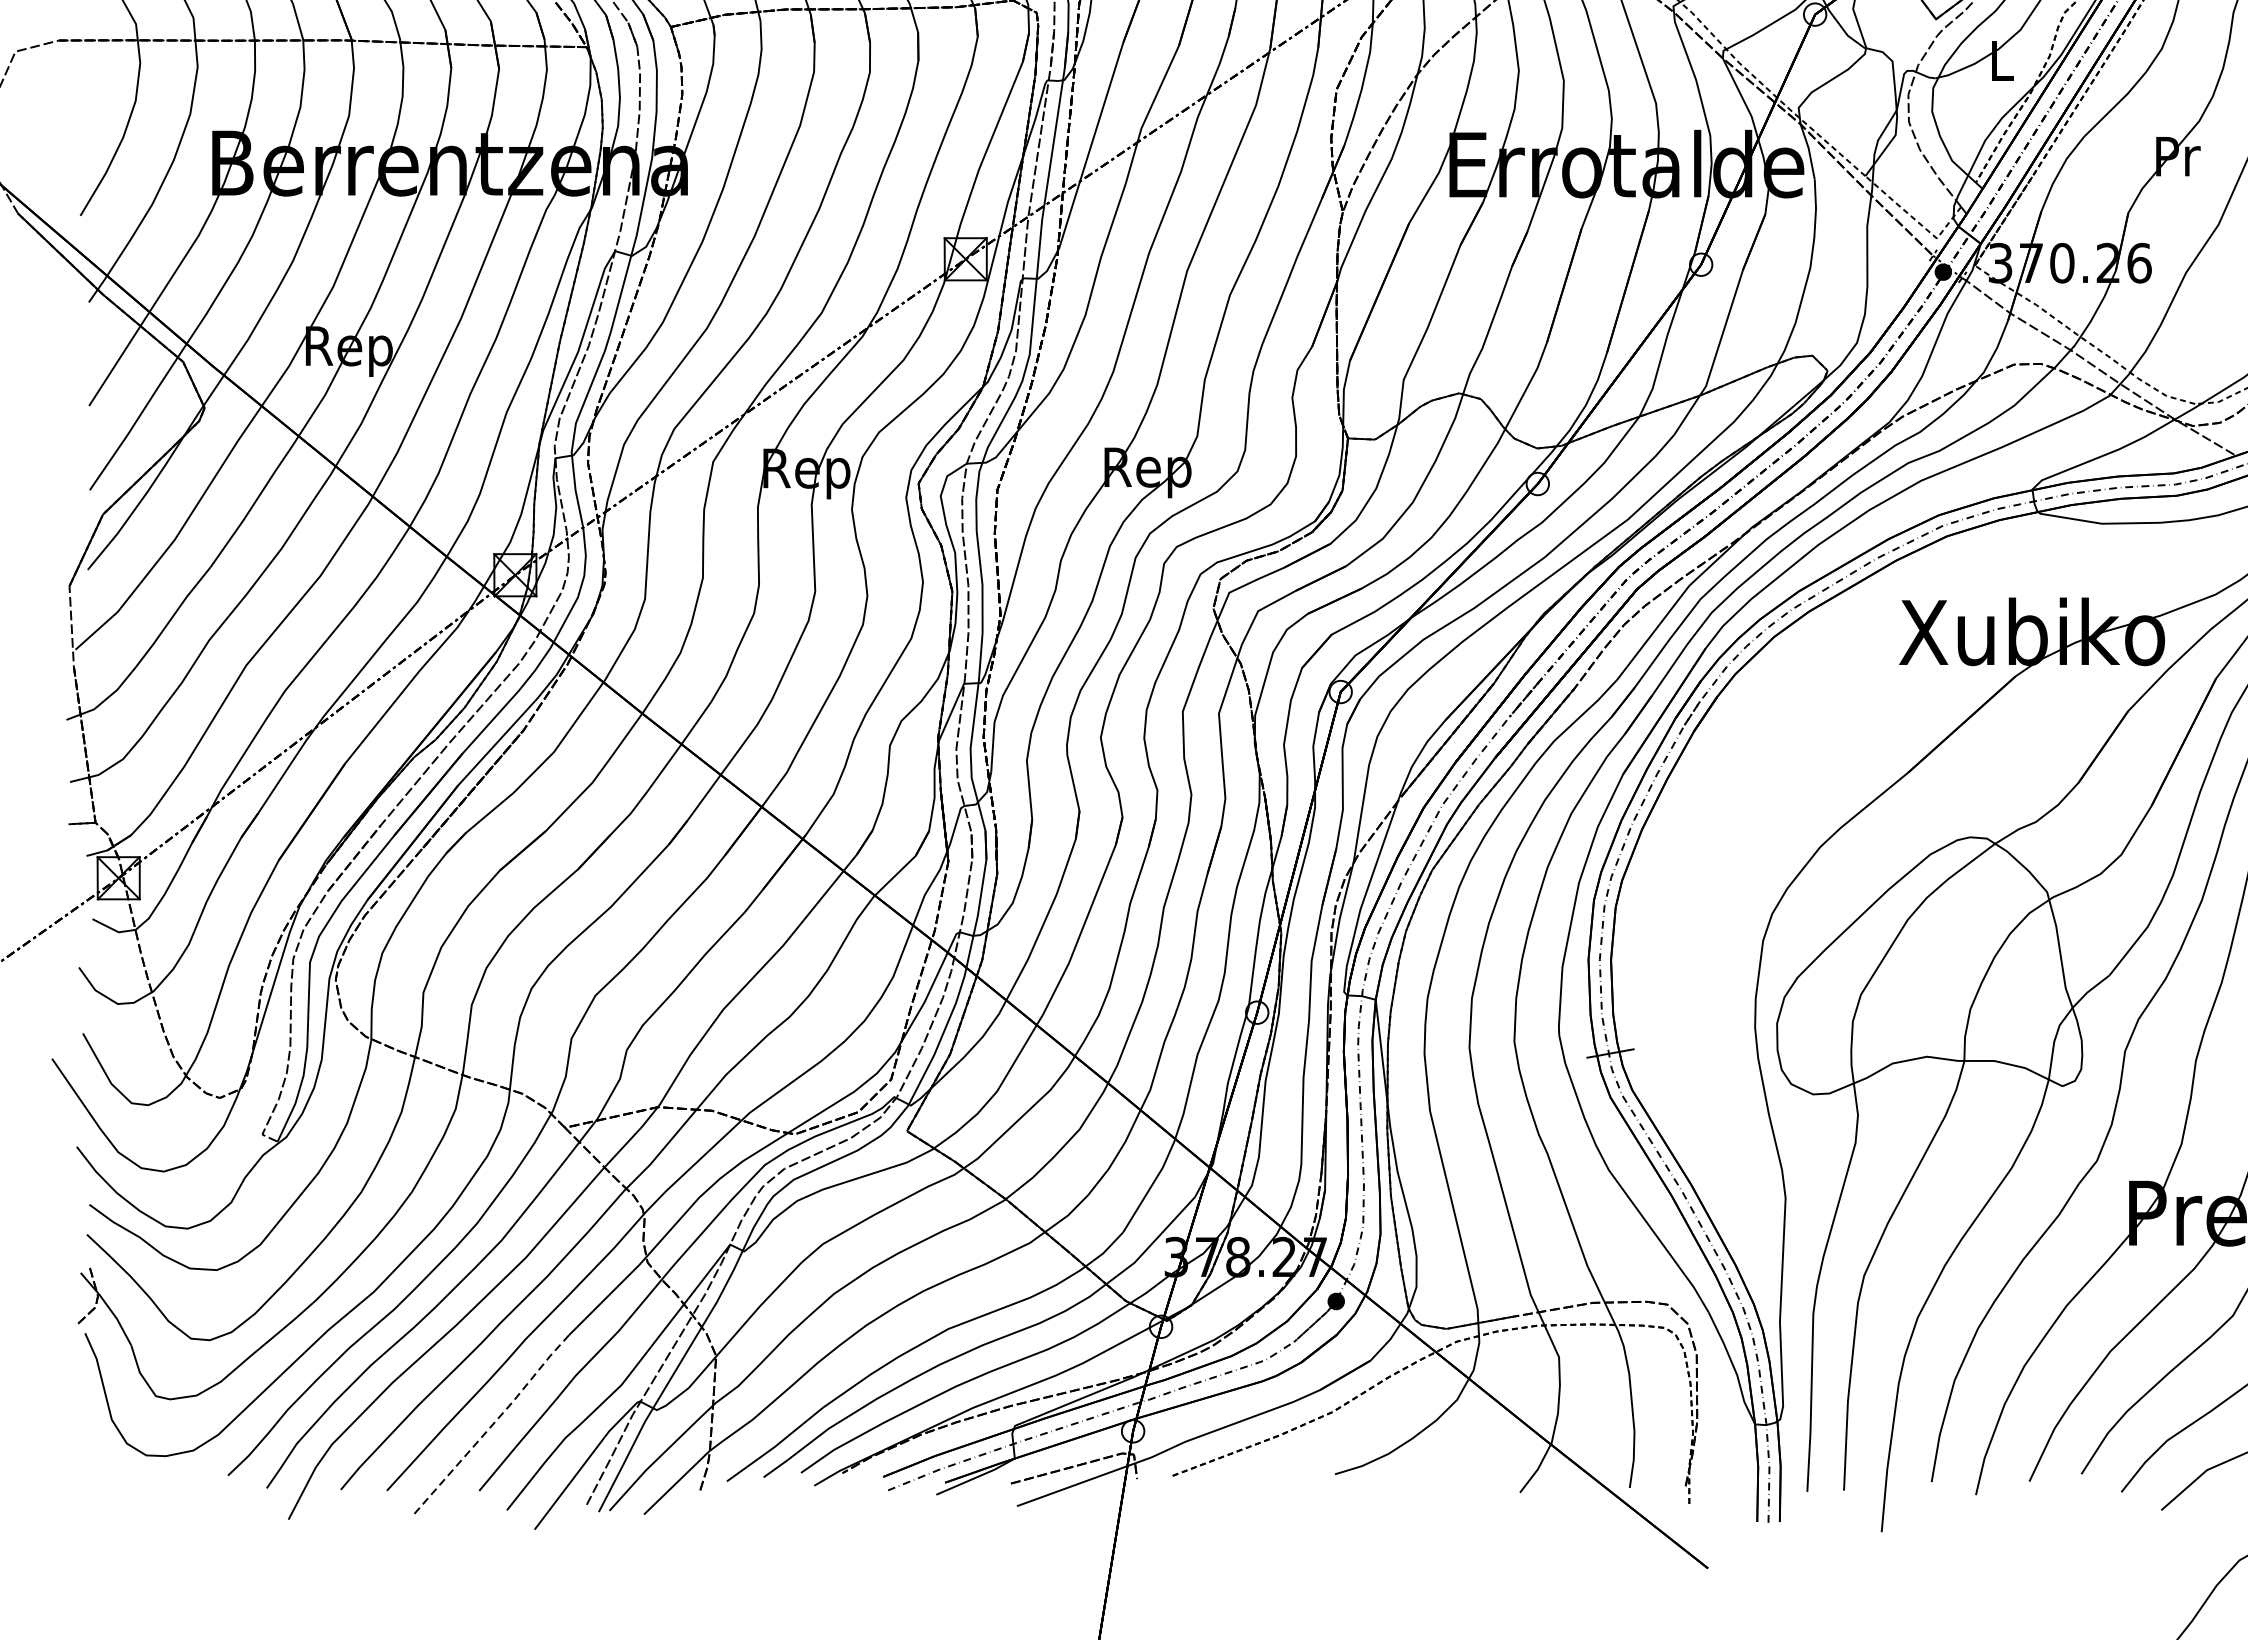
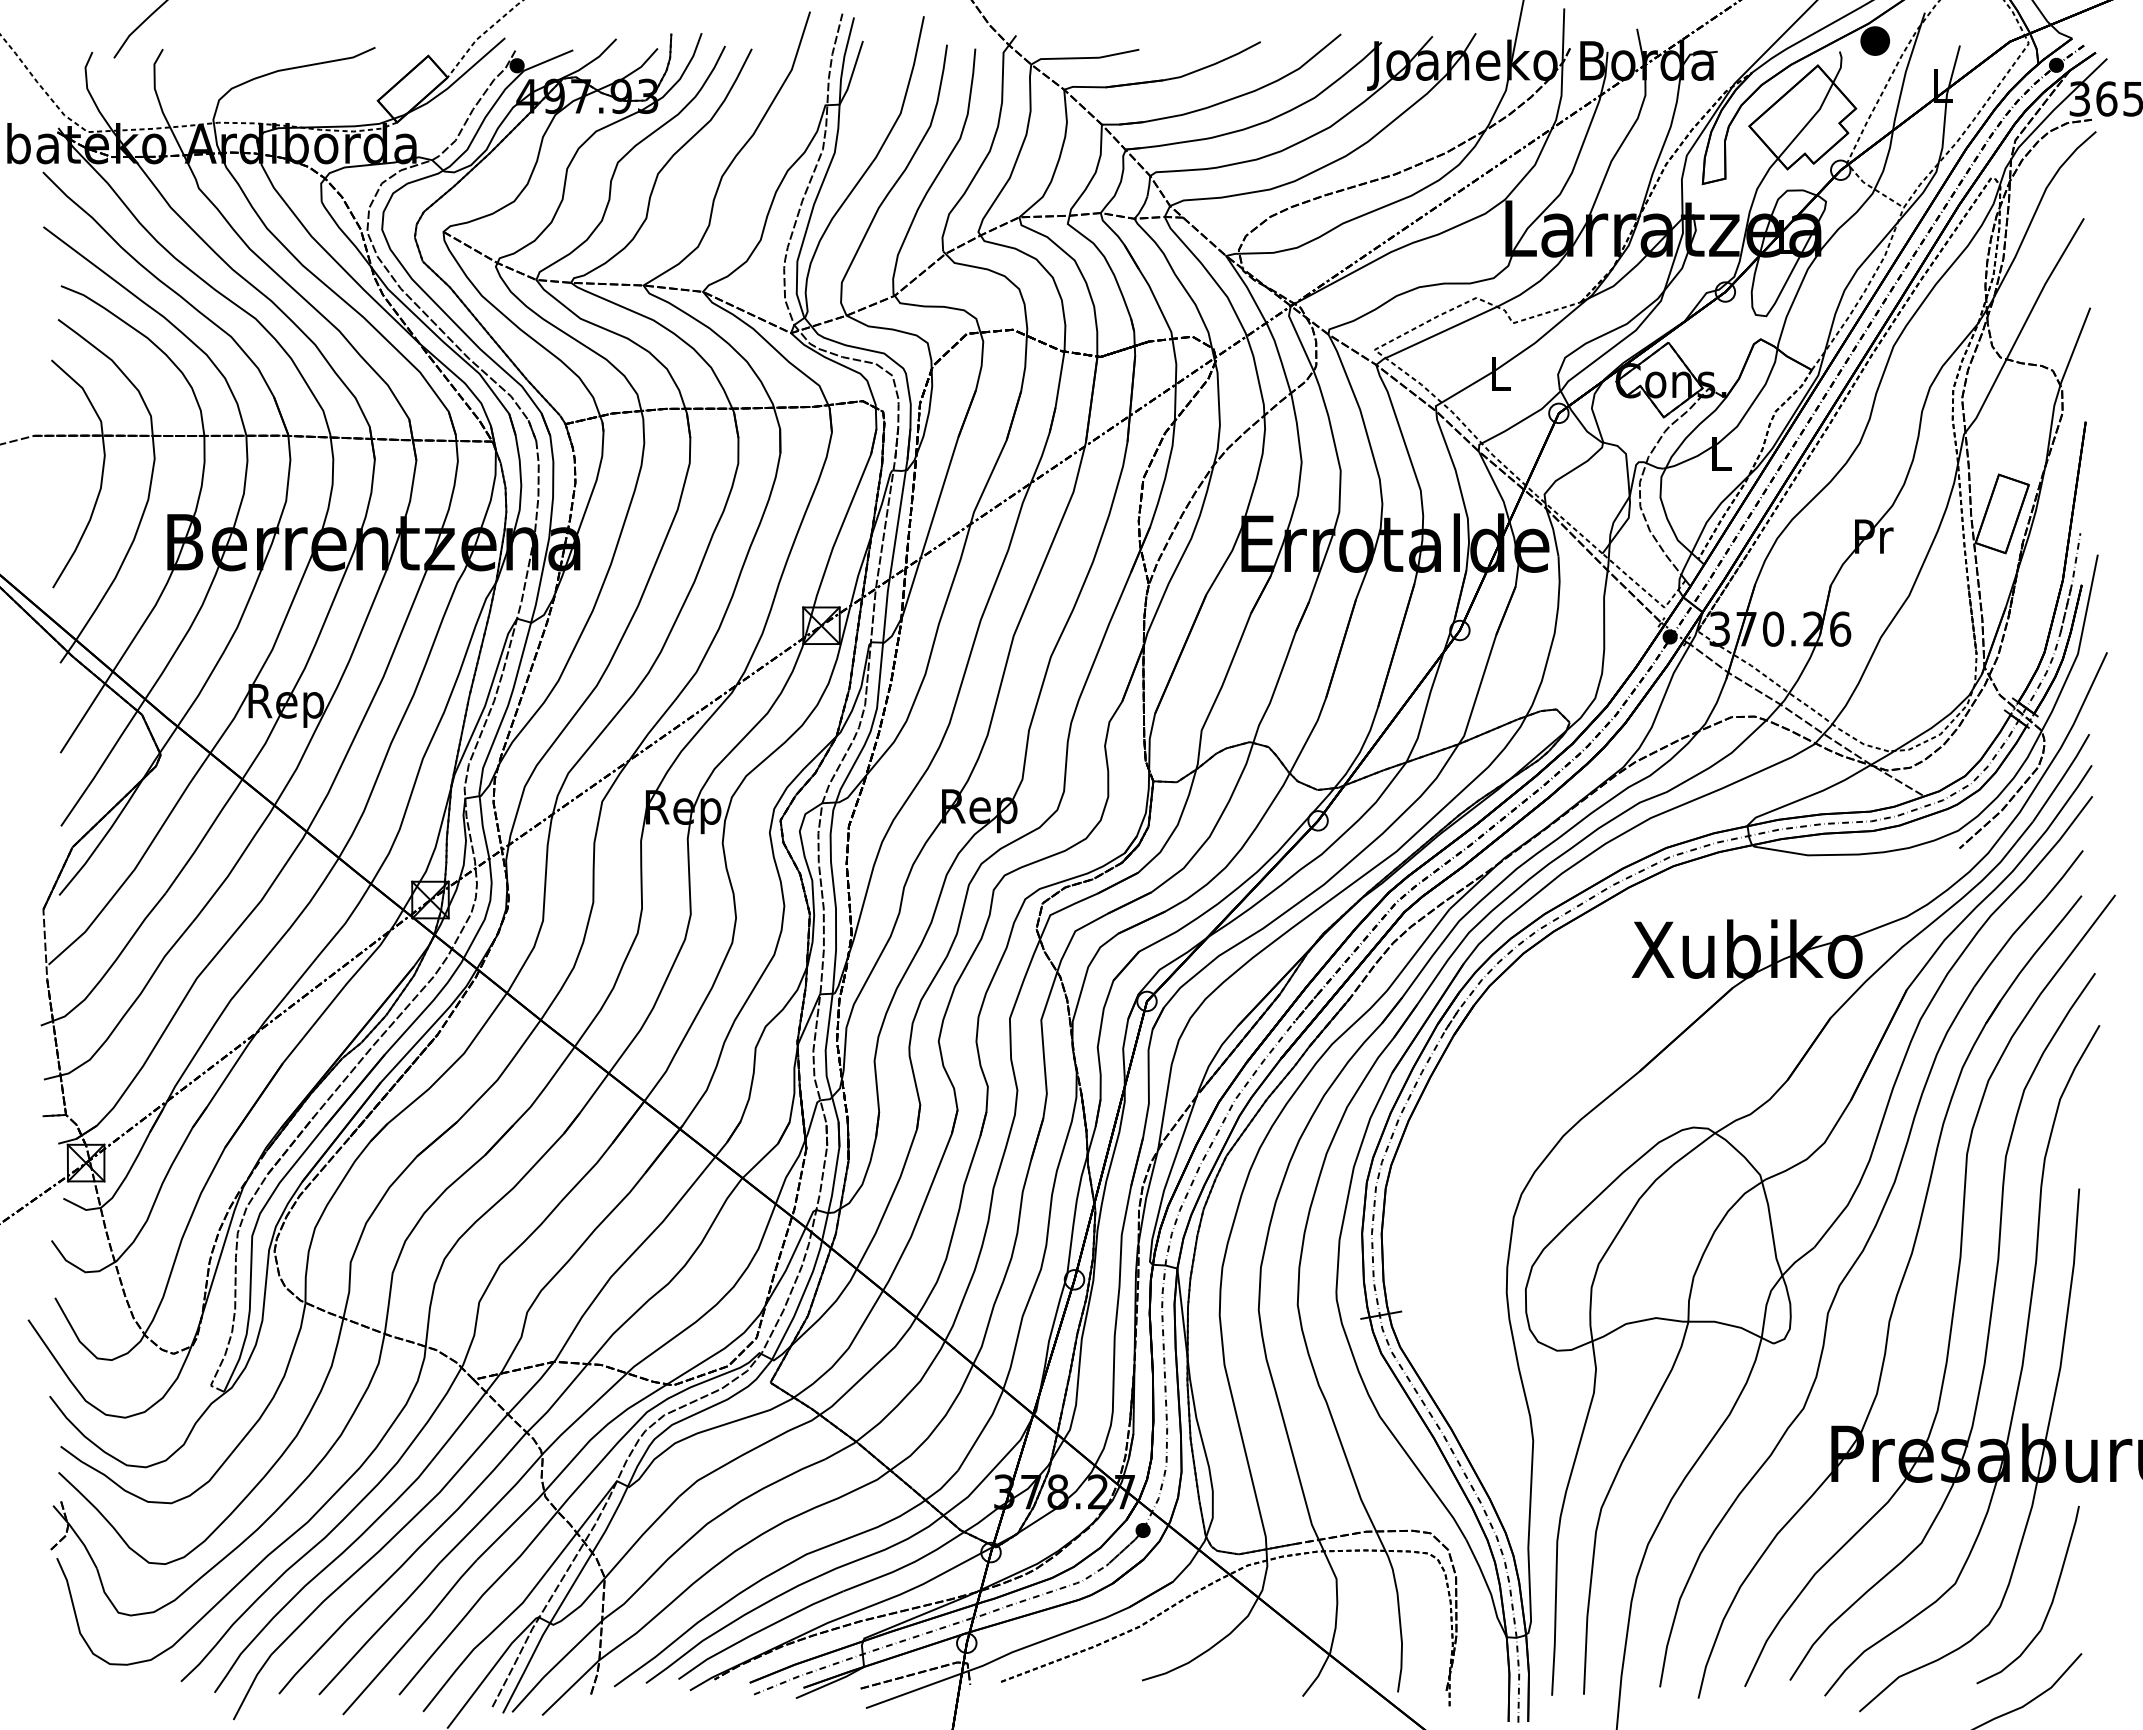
line: (493, 1423) -> (411, 1636), dashed -> solid

